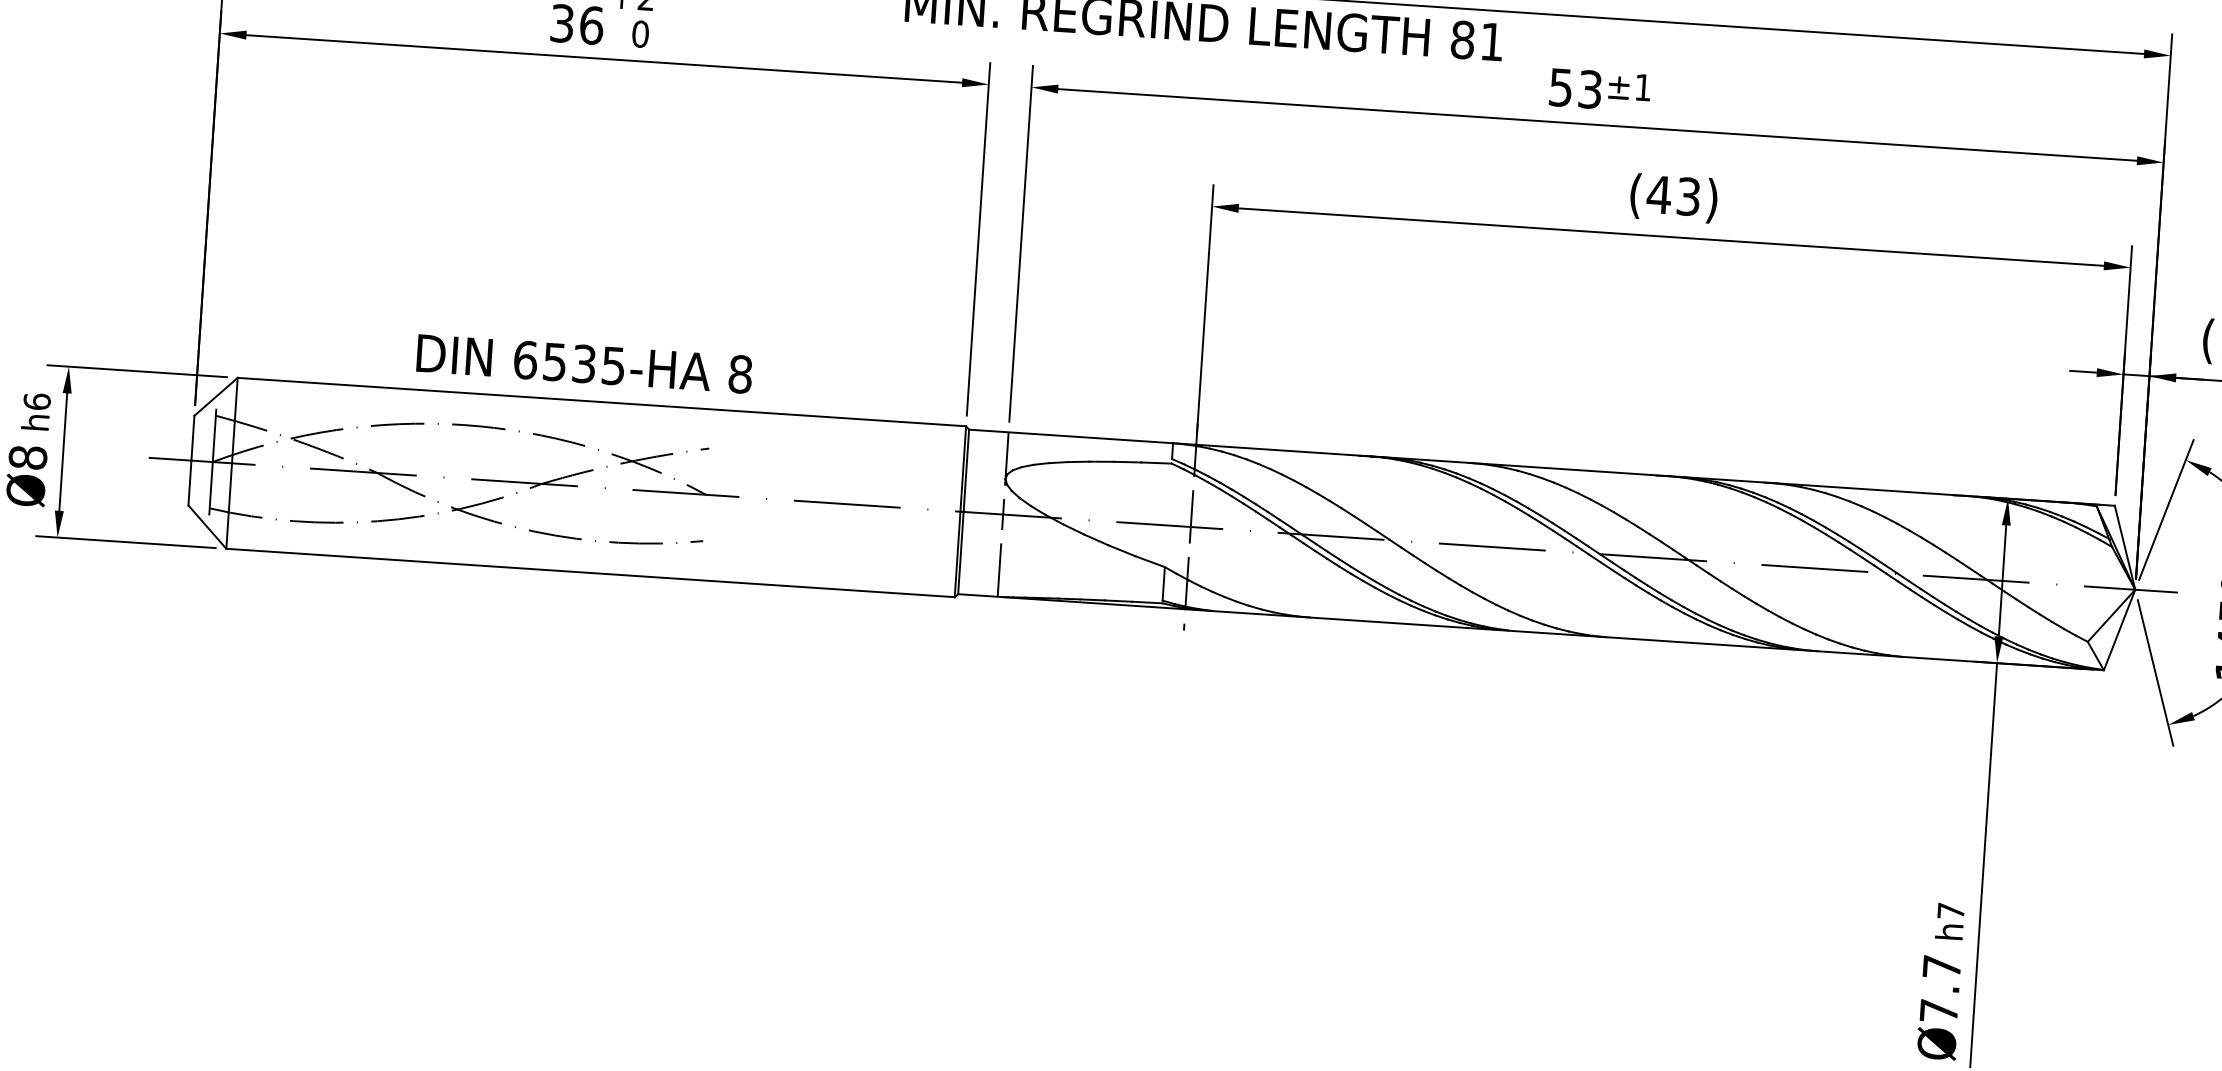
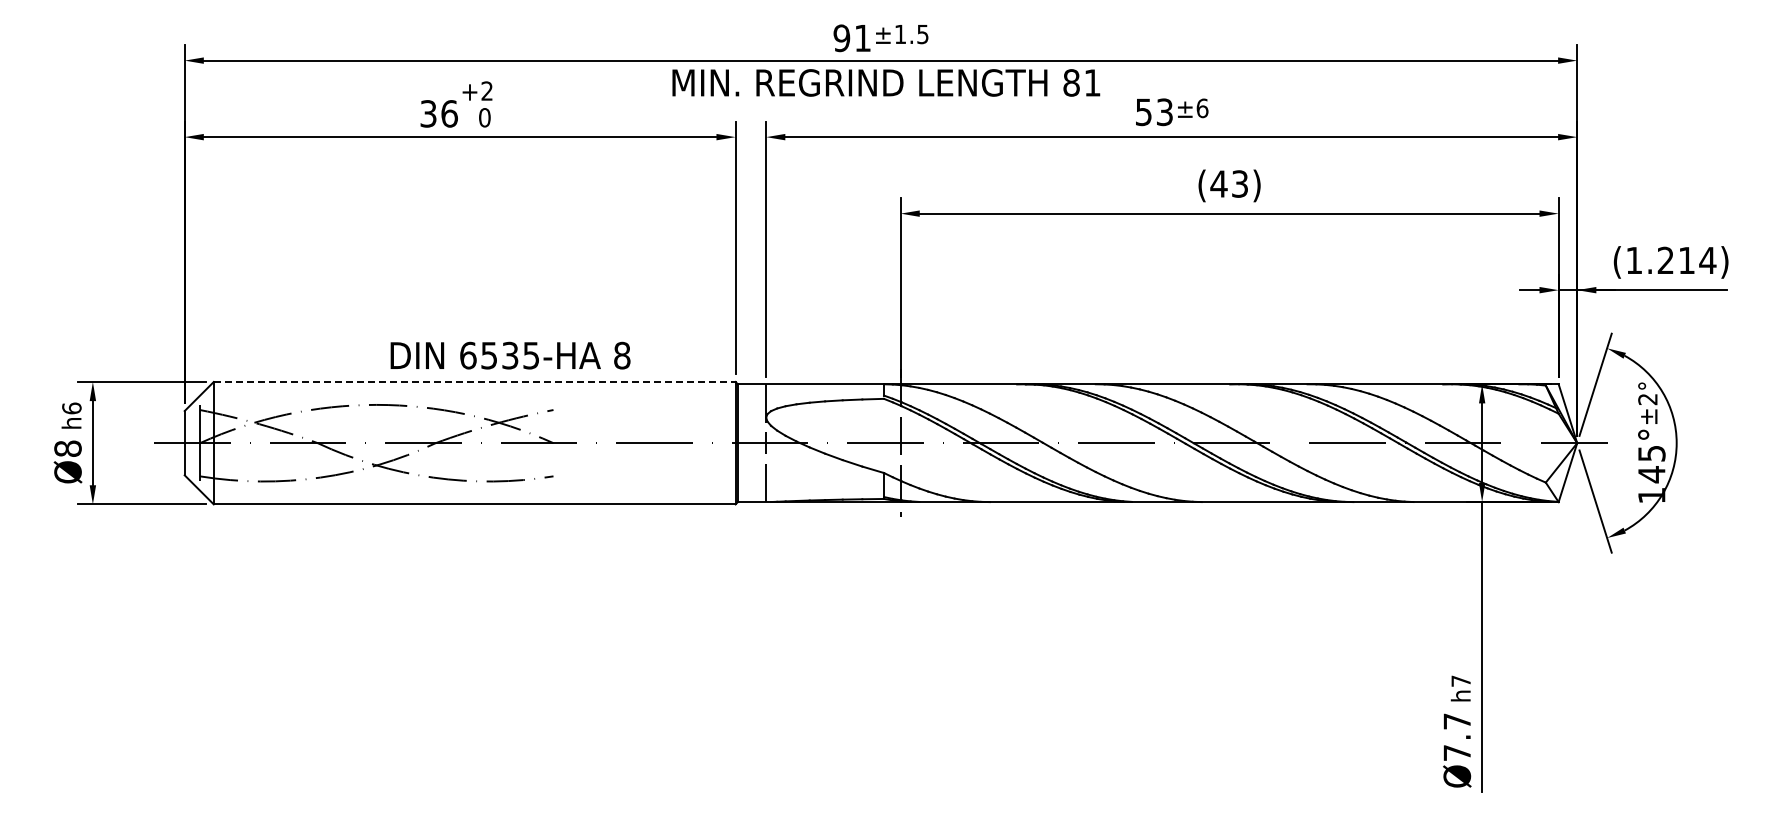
text: (1643, 87) -> (1202, 108), ±1 -> ±6
text: (584, 363) -> (510, 355), moved
line: (601, 401) -> (474, 381), solid -> dashed

